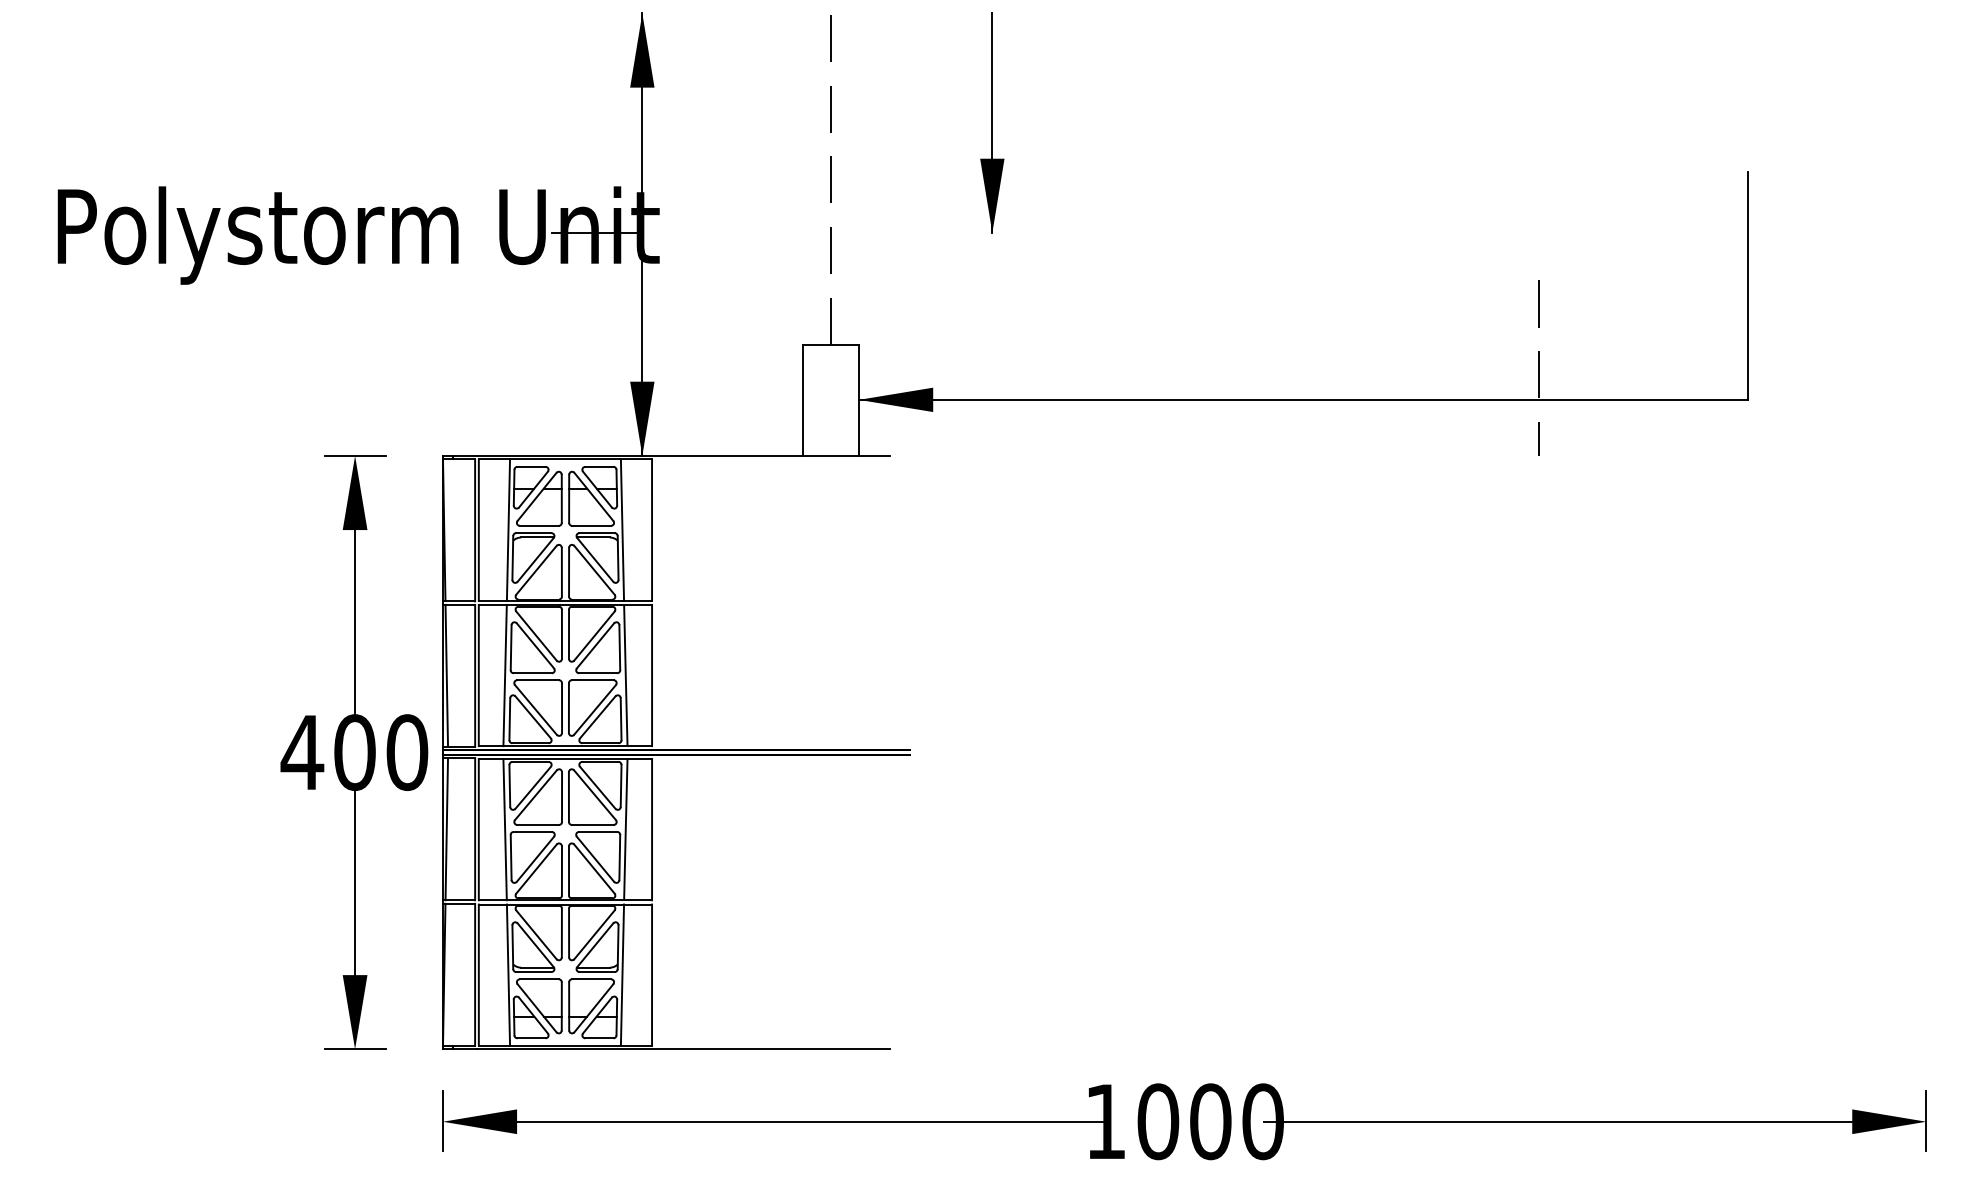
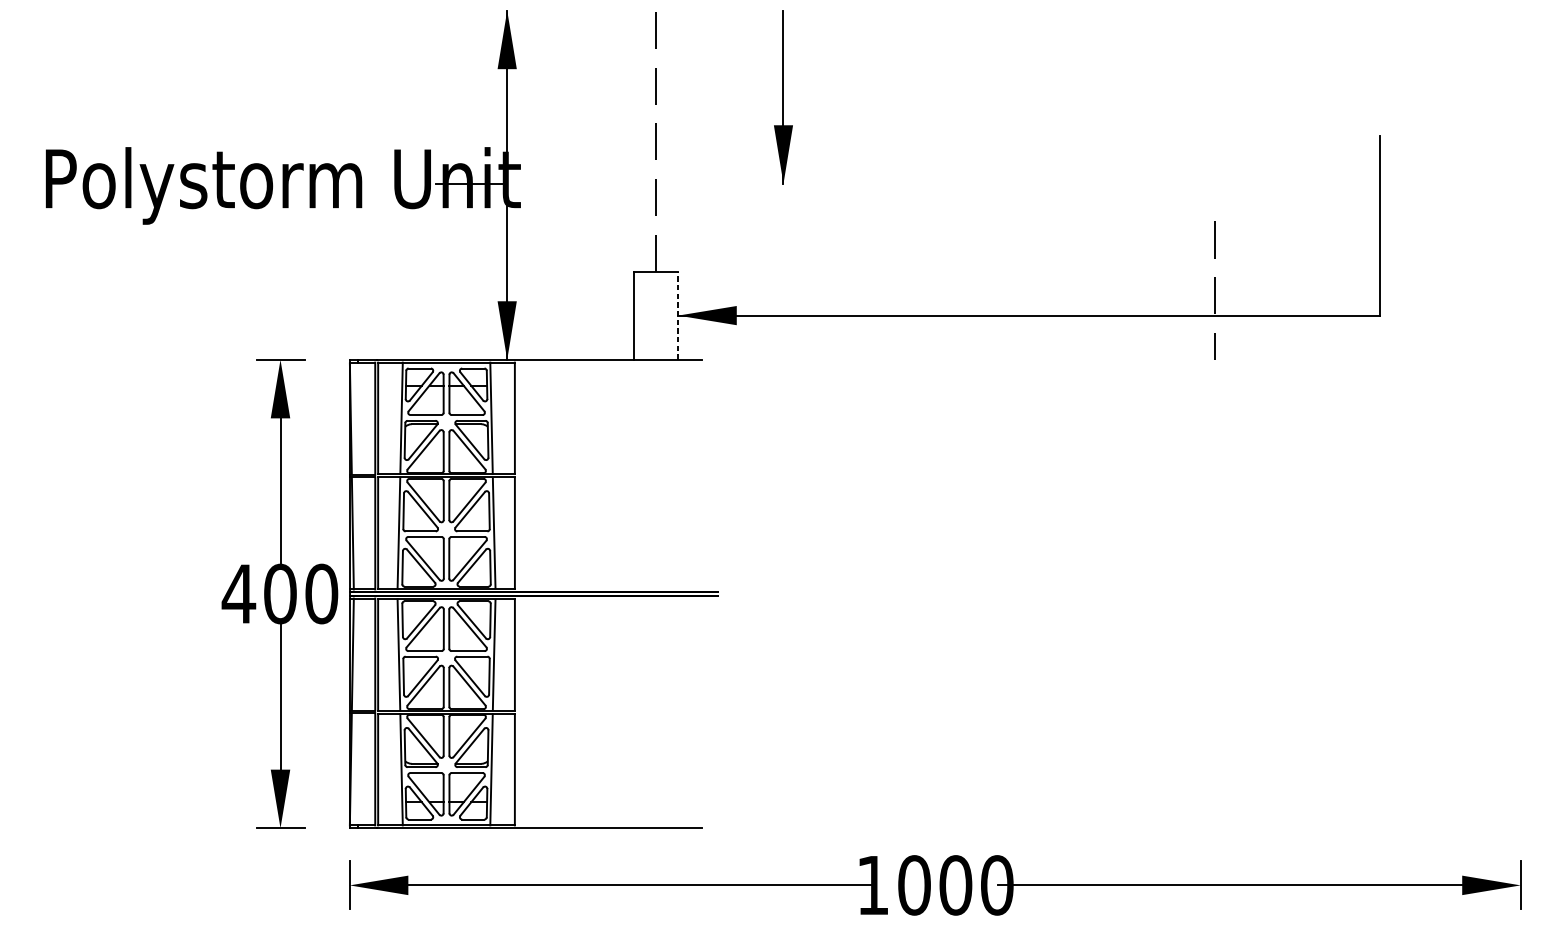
line: (859, 400) -> (678, 316), solid -> dashed

